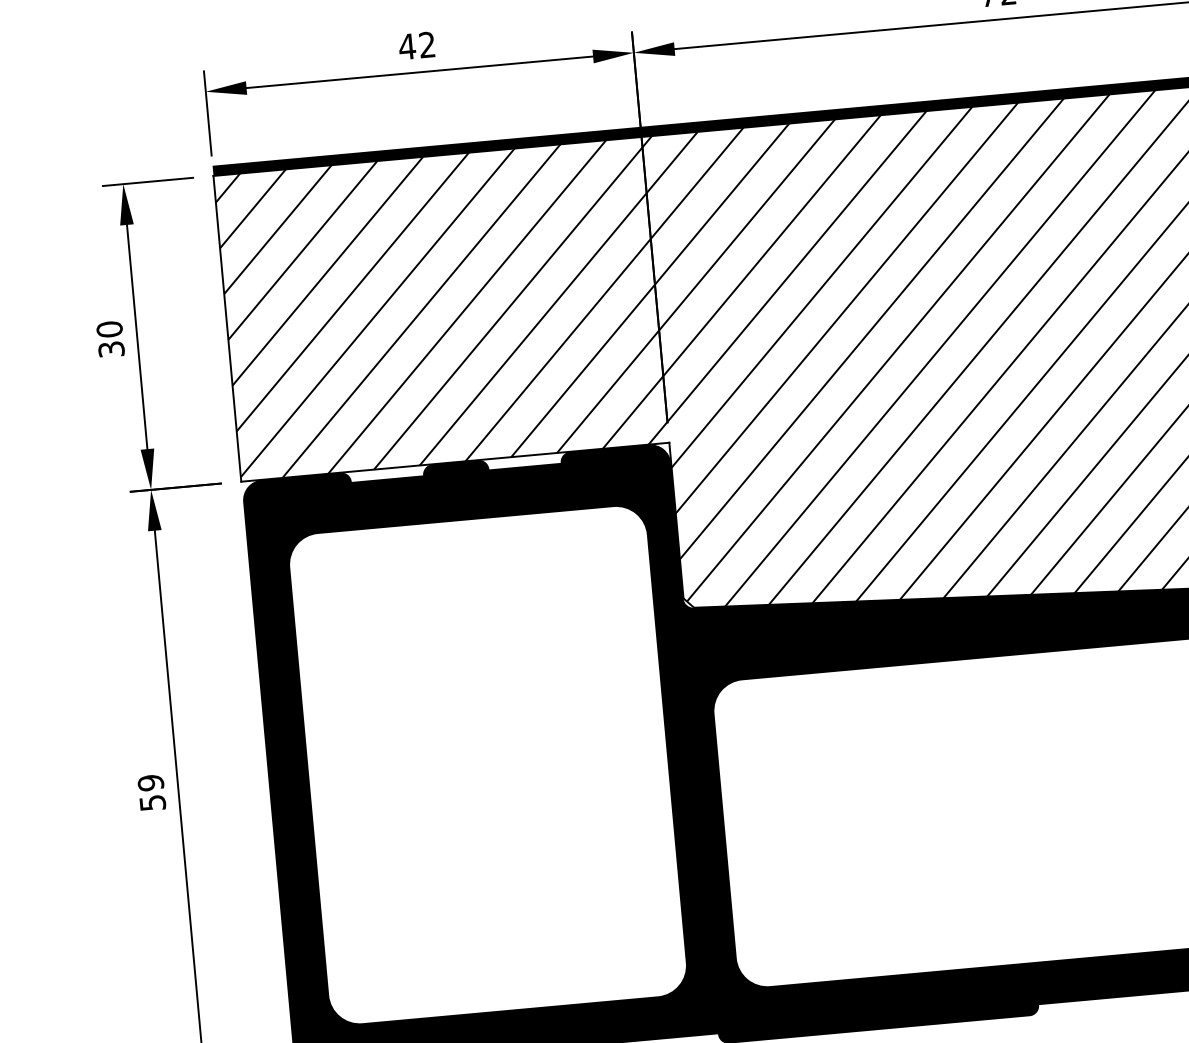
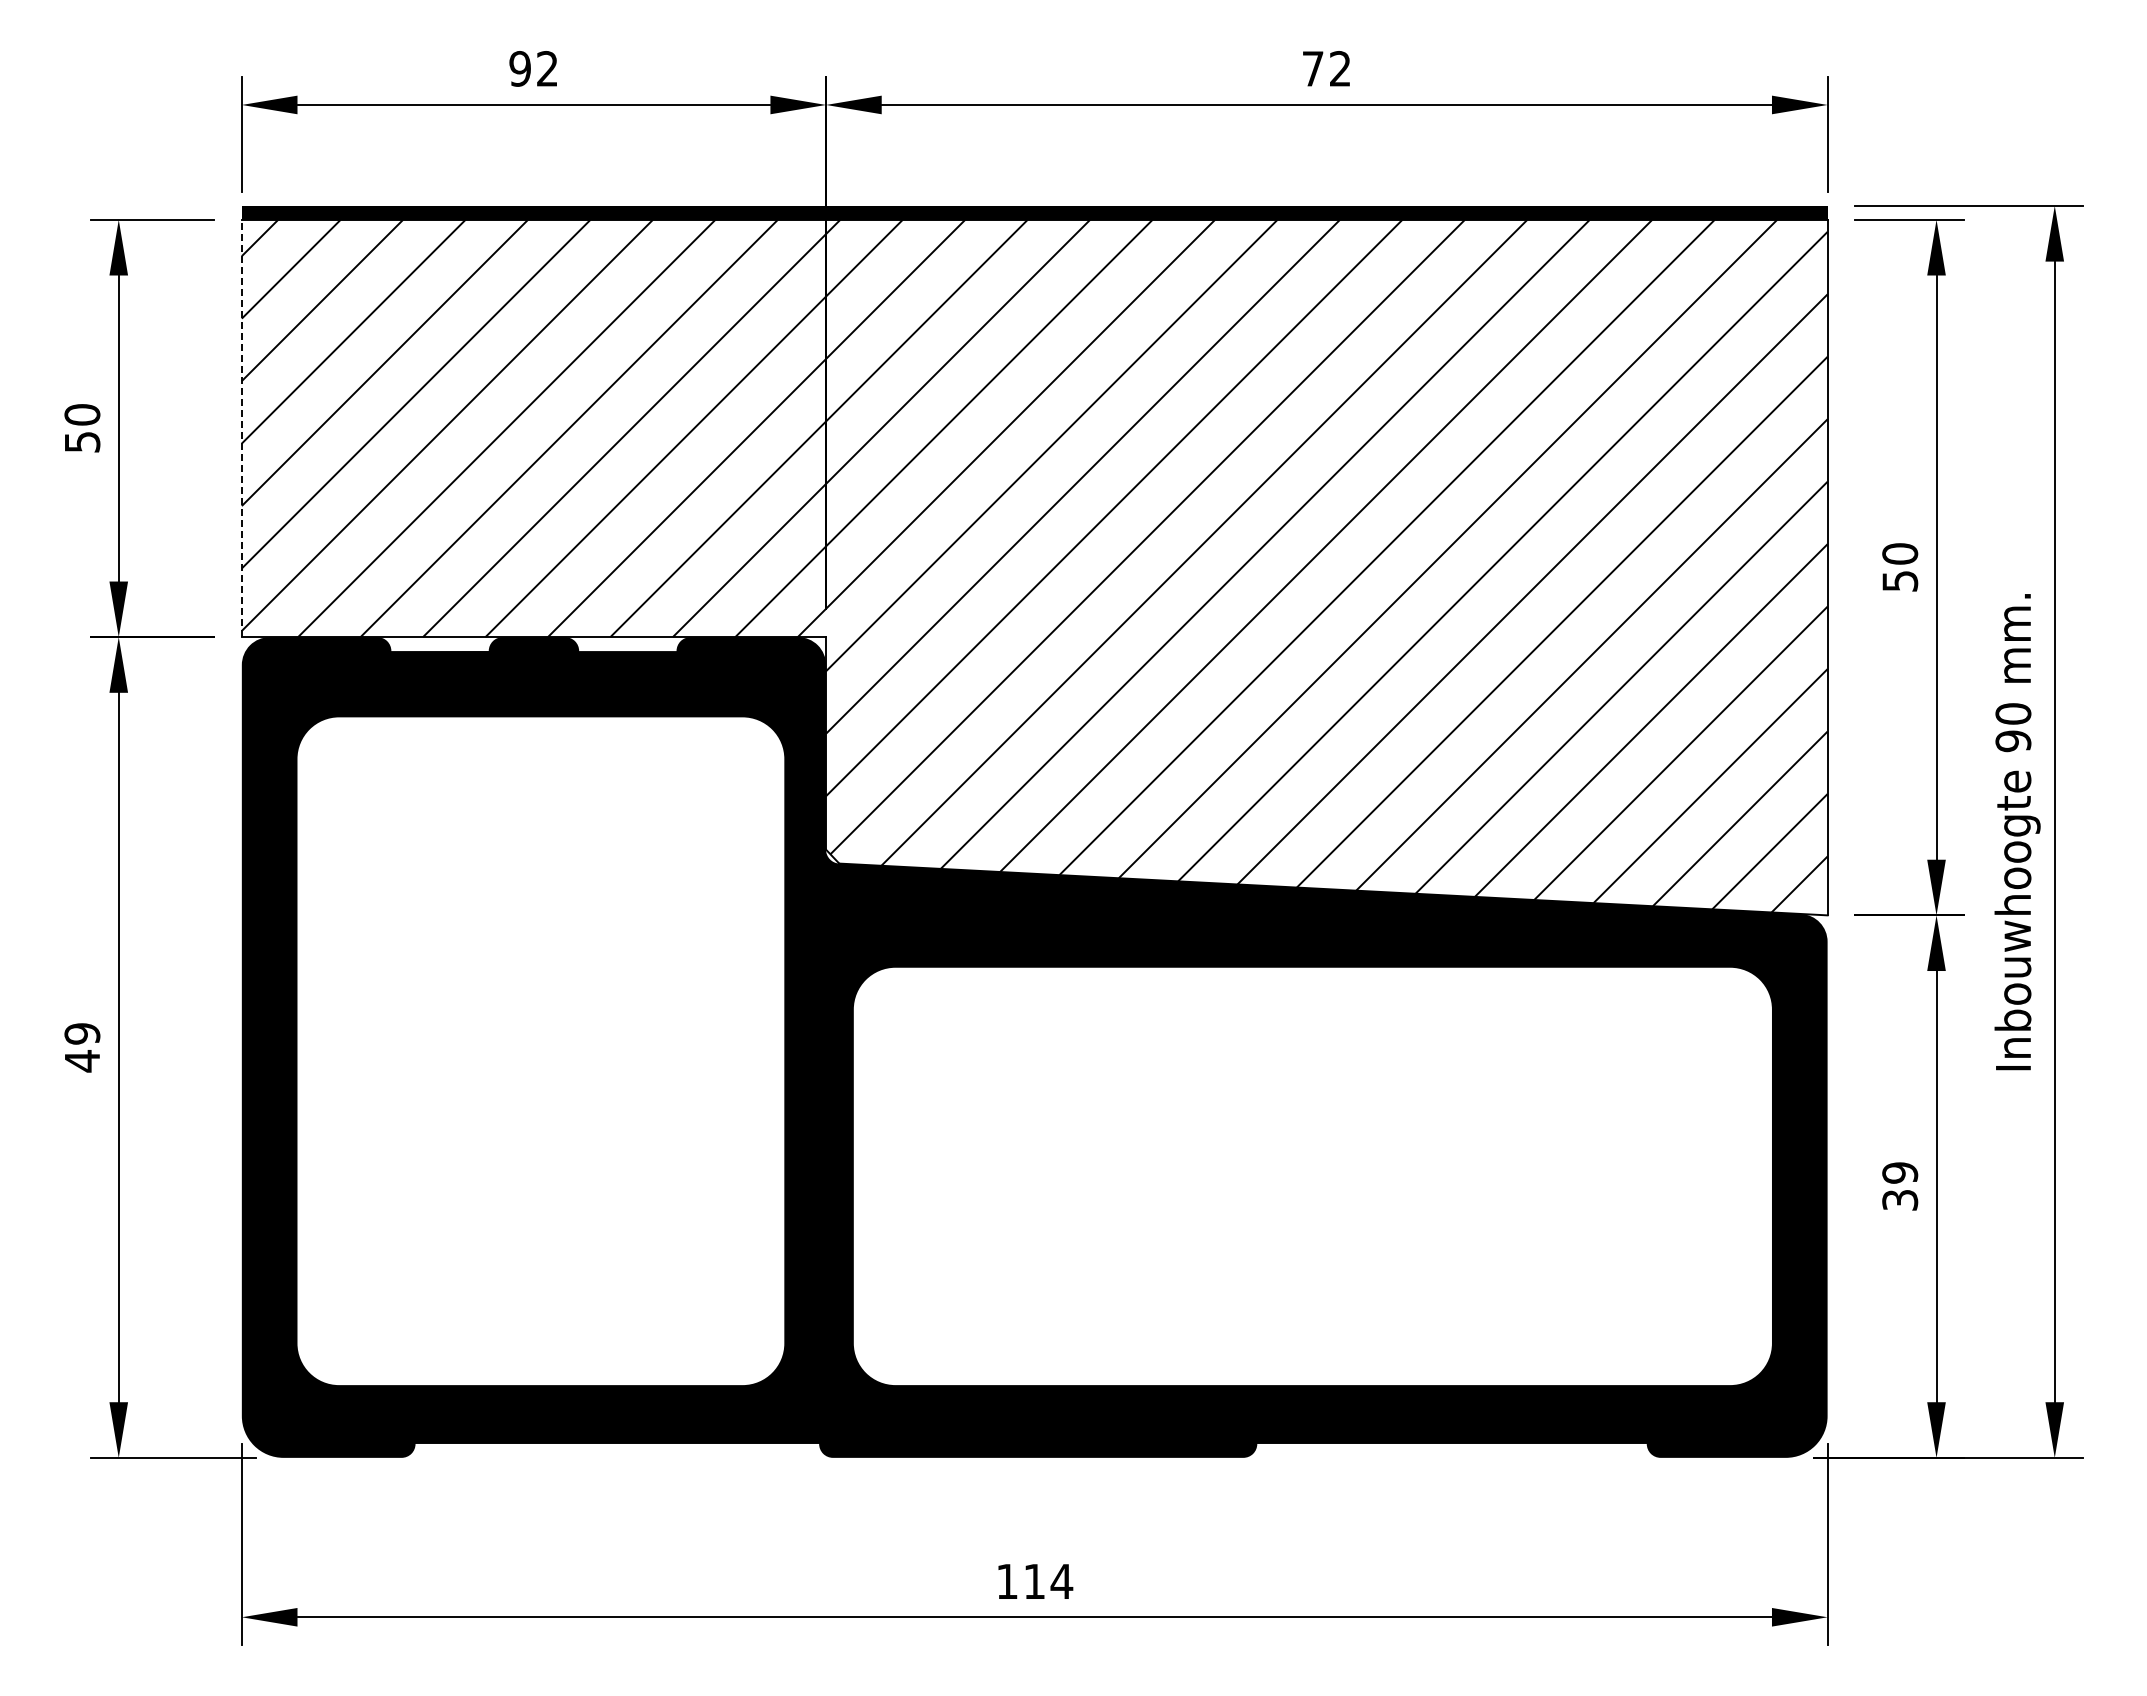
text: (406, 46) -> (519, 68), 42 -> 92
line: (227, 328) -> (241, 428), solid -> dashed
text: (110, 349) -> (81, 441), 30 -> 50
text: (152, 803) -> (82, 1061), 59 -> 49

